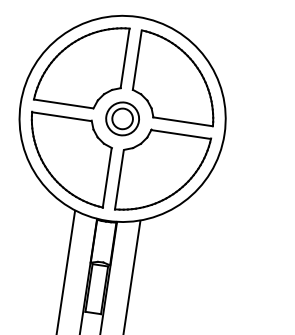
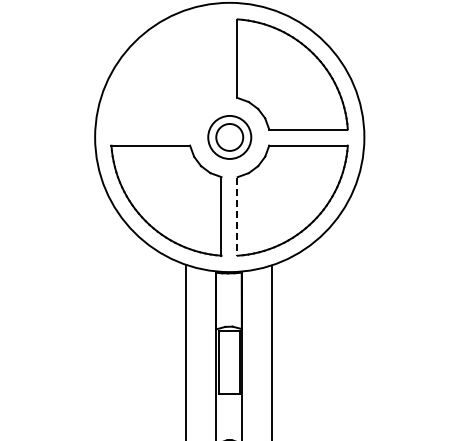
part: (81, 64) -> (166, 74), removed
line: (119, 180) -> (237, 217), solid -> dashed

